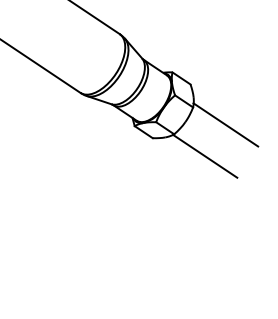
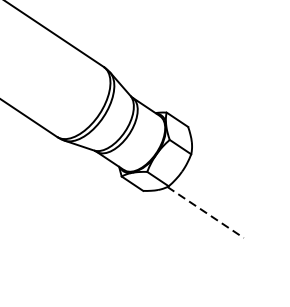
line: (225, 124) -> (229, 174), removed
line: (205, 156) -> (205, 212), solid -> dashed

